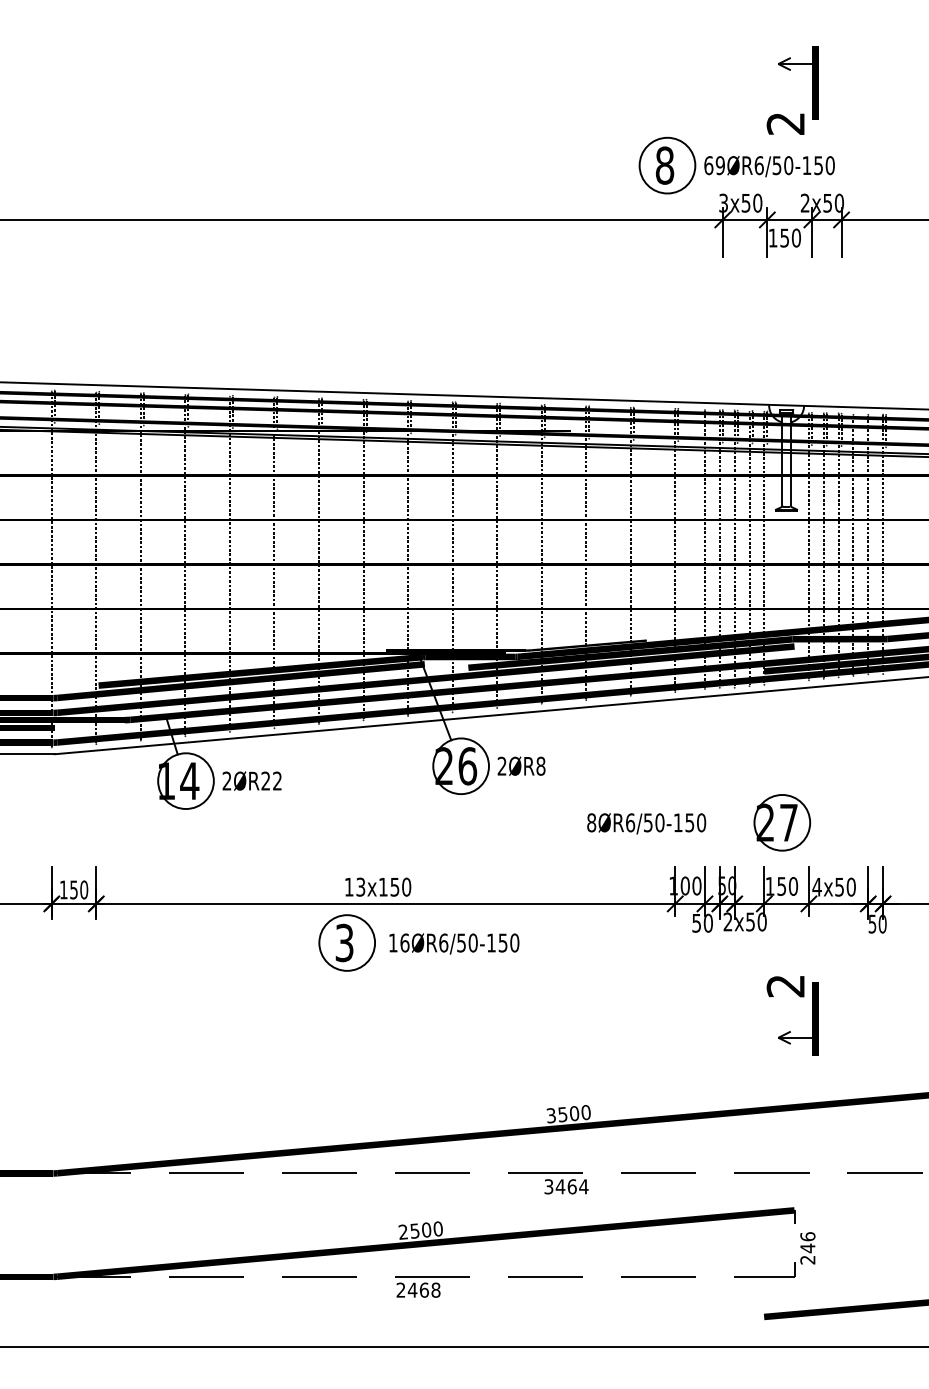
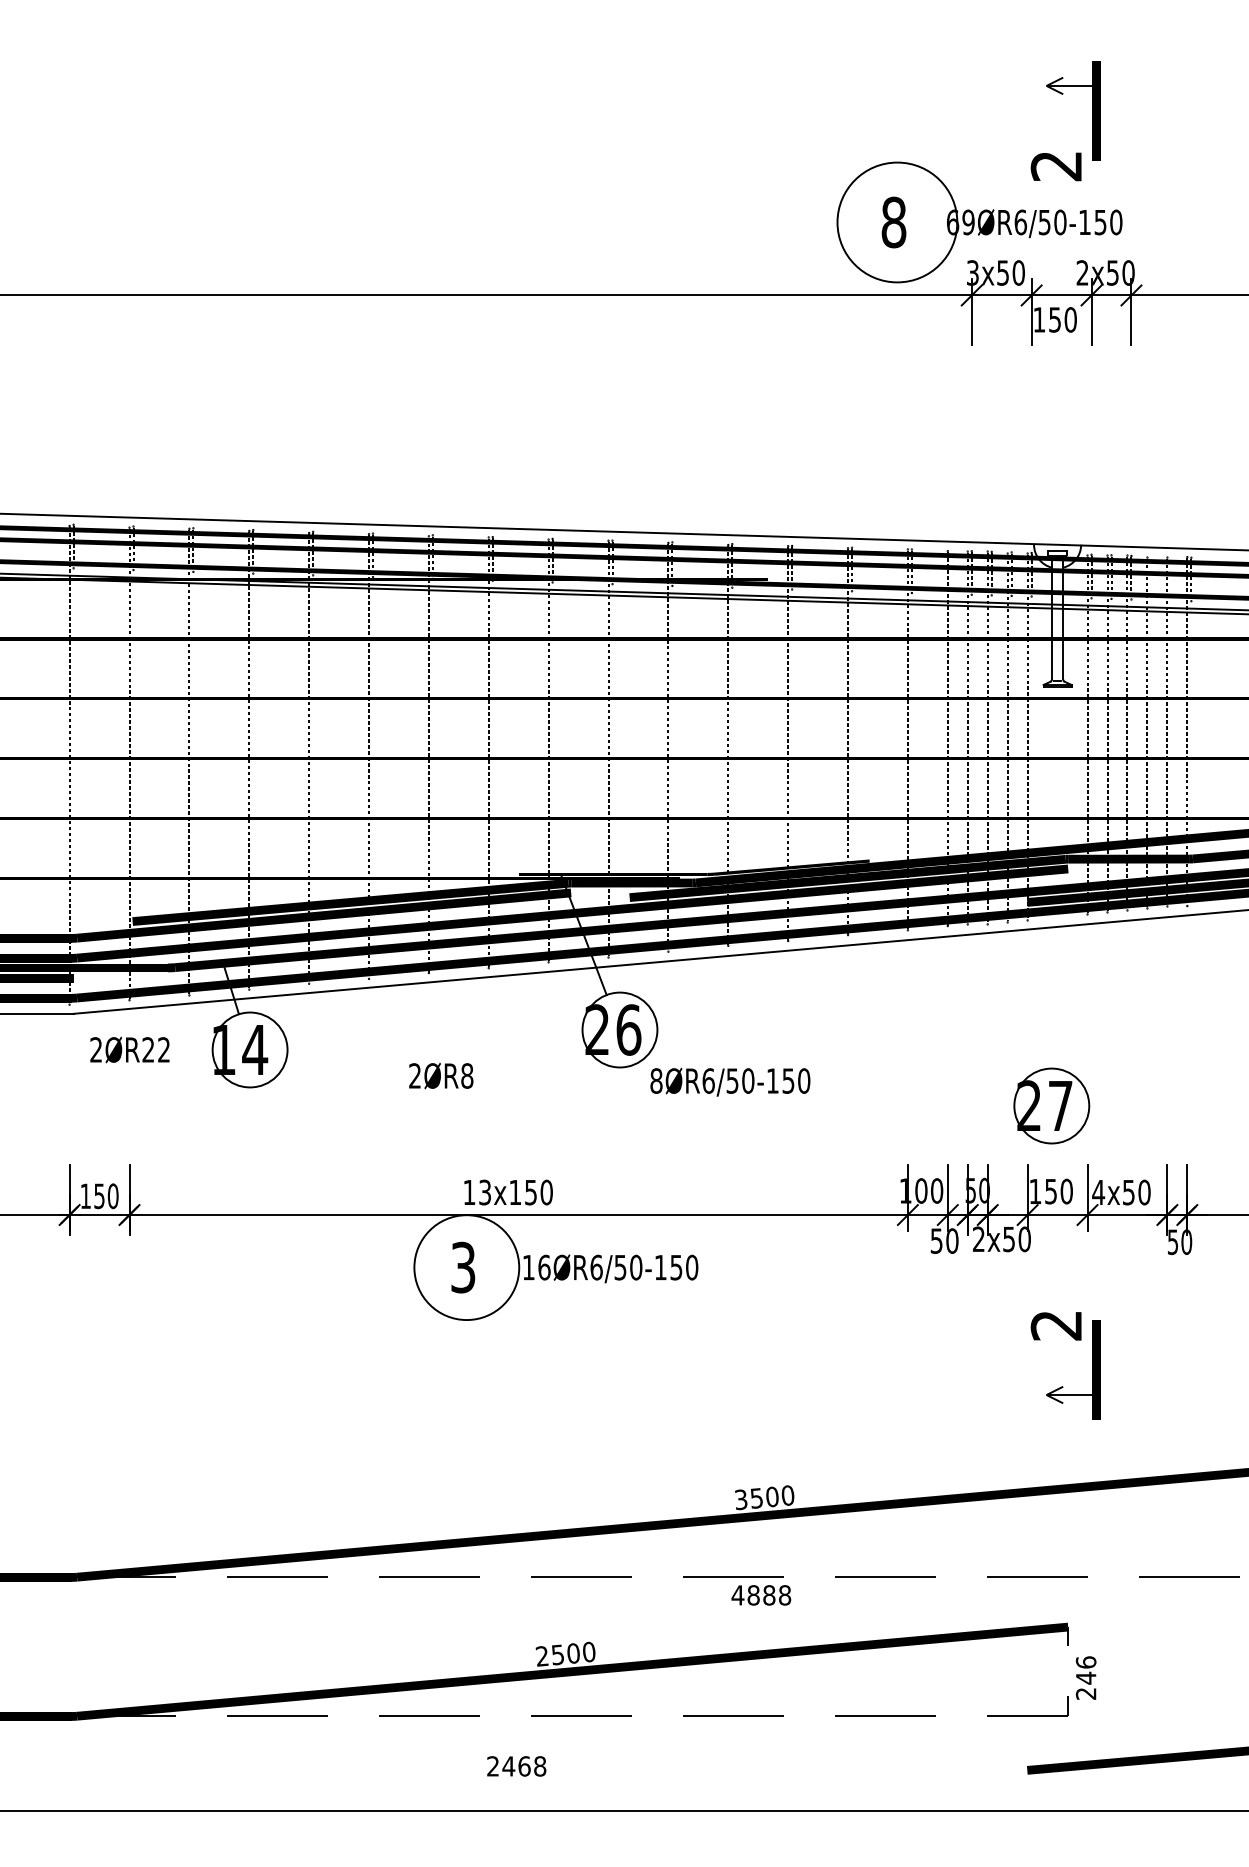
circle: (666, 165) -> (896, 222), size x1.6
text: (521, 766) -> (441, 1076), moved
text: (251, 780) -> (129, 1049), moved
text: (646, 823) -> (730, 1081), moved
circle: (346, 942) -> (466, 1267), size x1.4
text: (566, 1186) -> (761, 1595), 3464 -> 4888
text: (418, 1290) -> (516, 1766), moved

